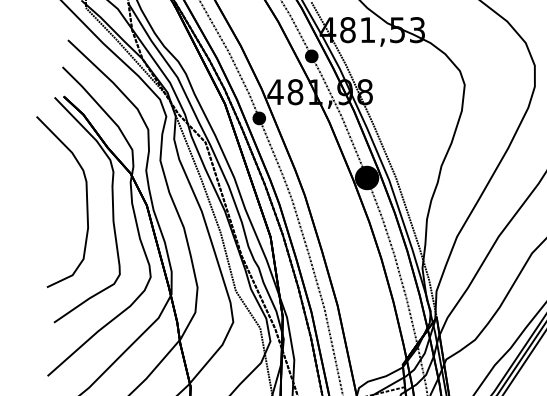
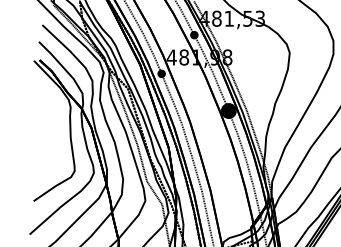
curve: (85, 201) -> (53, 125), removed

